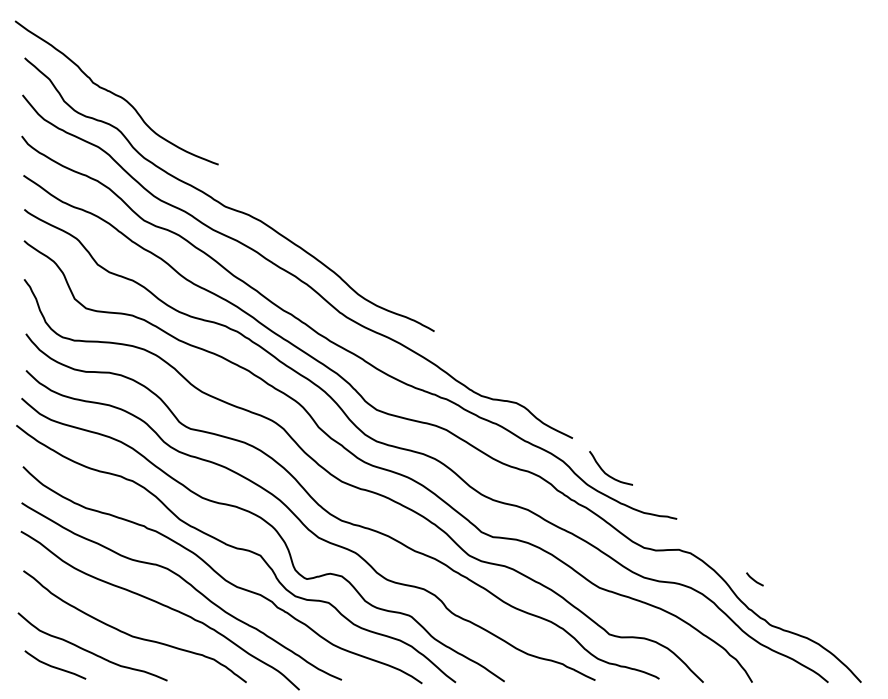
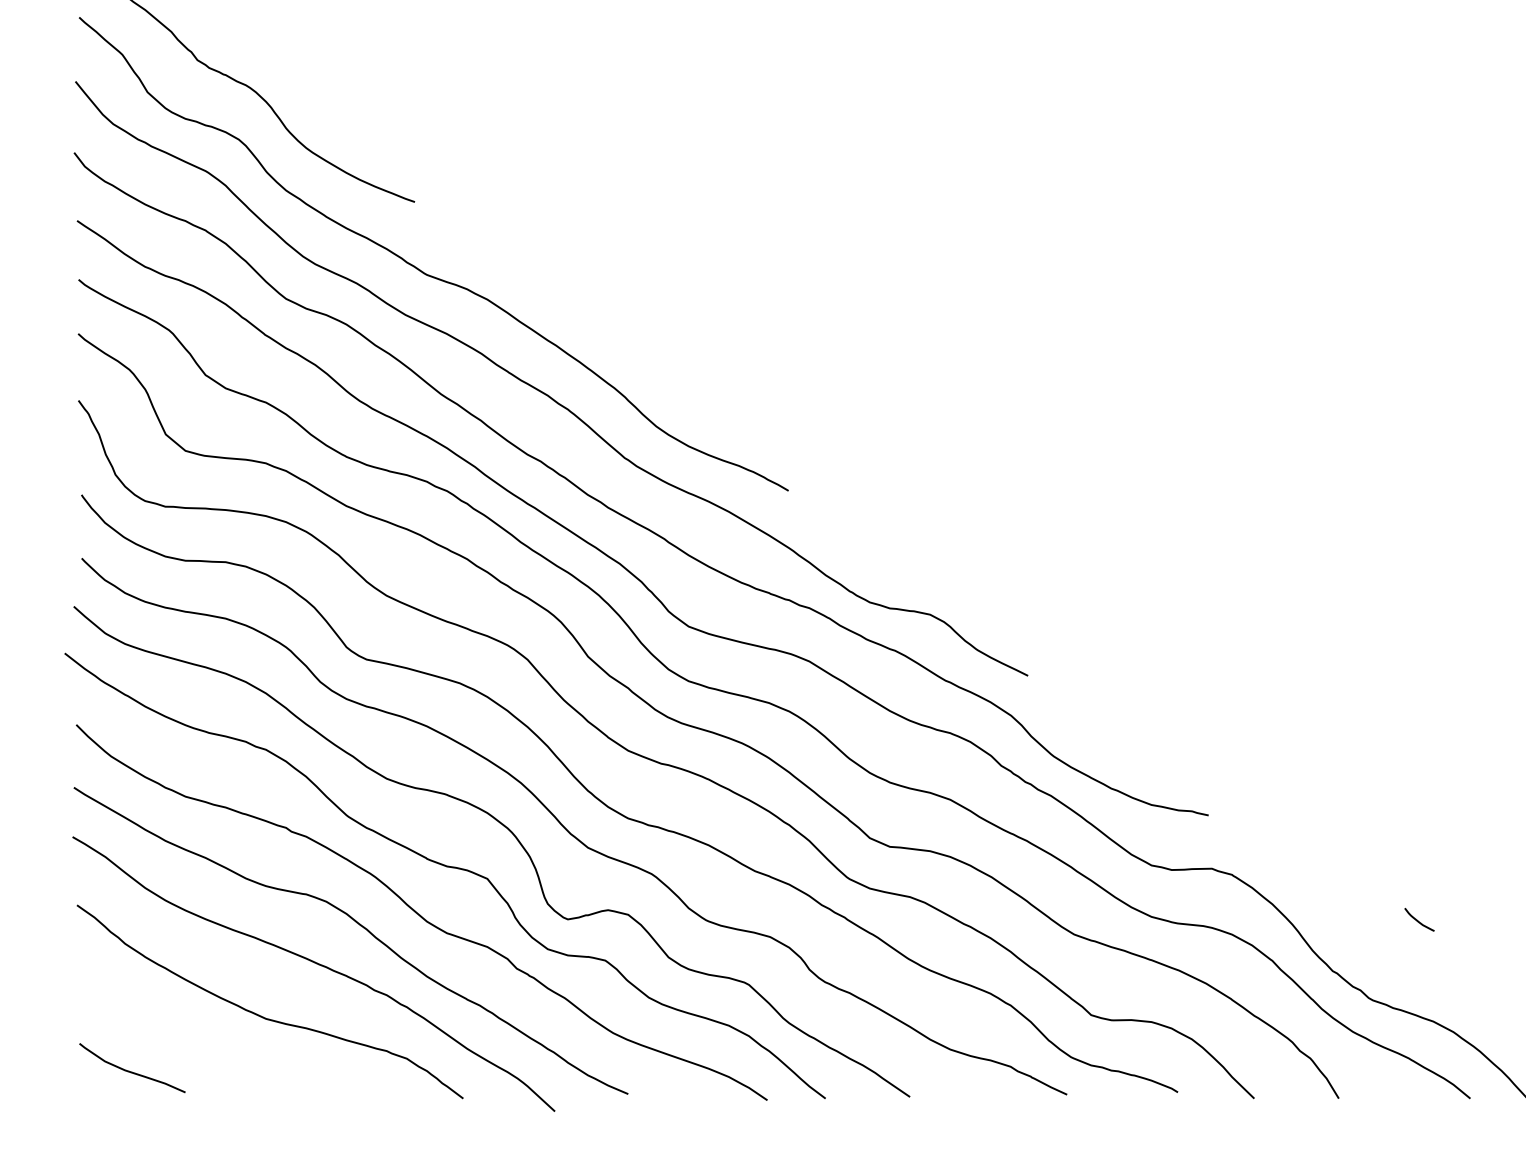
curve: (607, 473) -> (1088, 736), removed
curve: (754, 579) -> (1418, 920), moved
curve: (91, 651) -> (194, 1044), removed

